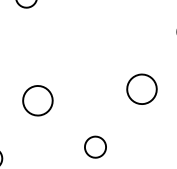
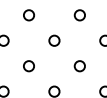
circle: (84, 42) -> (54, 40), added
circle: (141, 90) -> (79, 66), size x0.71
circle: (36, 101) -> (28, 66), size x0.71

